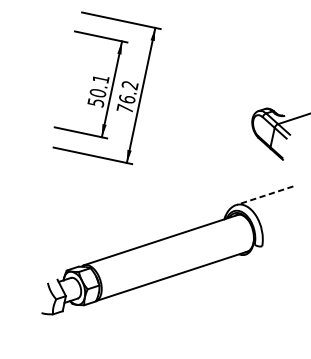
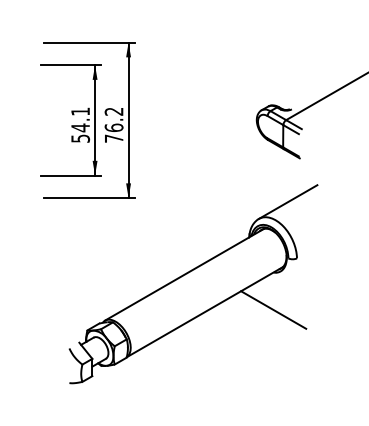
text: (97, 92) -> (80, 127), 50.1 -> 54.1
line: (265, 196) -> (288, 202), dashed -> solid
line: (232, 286) -> (273, 309), added

